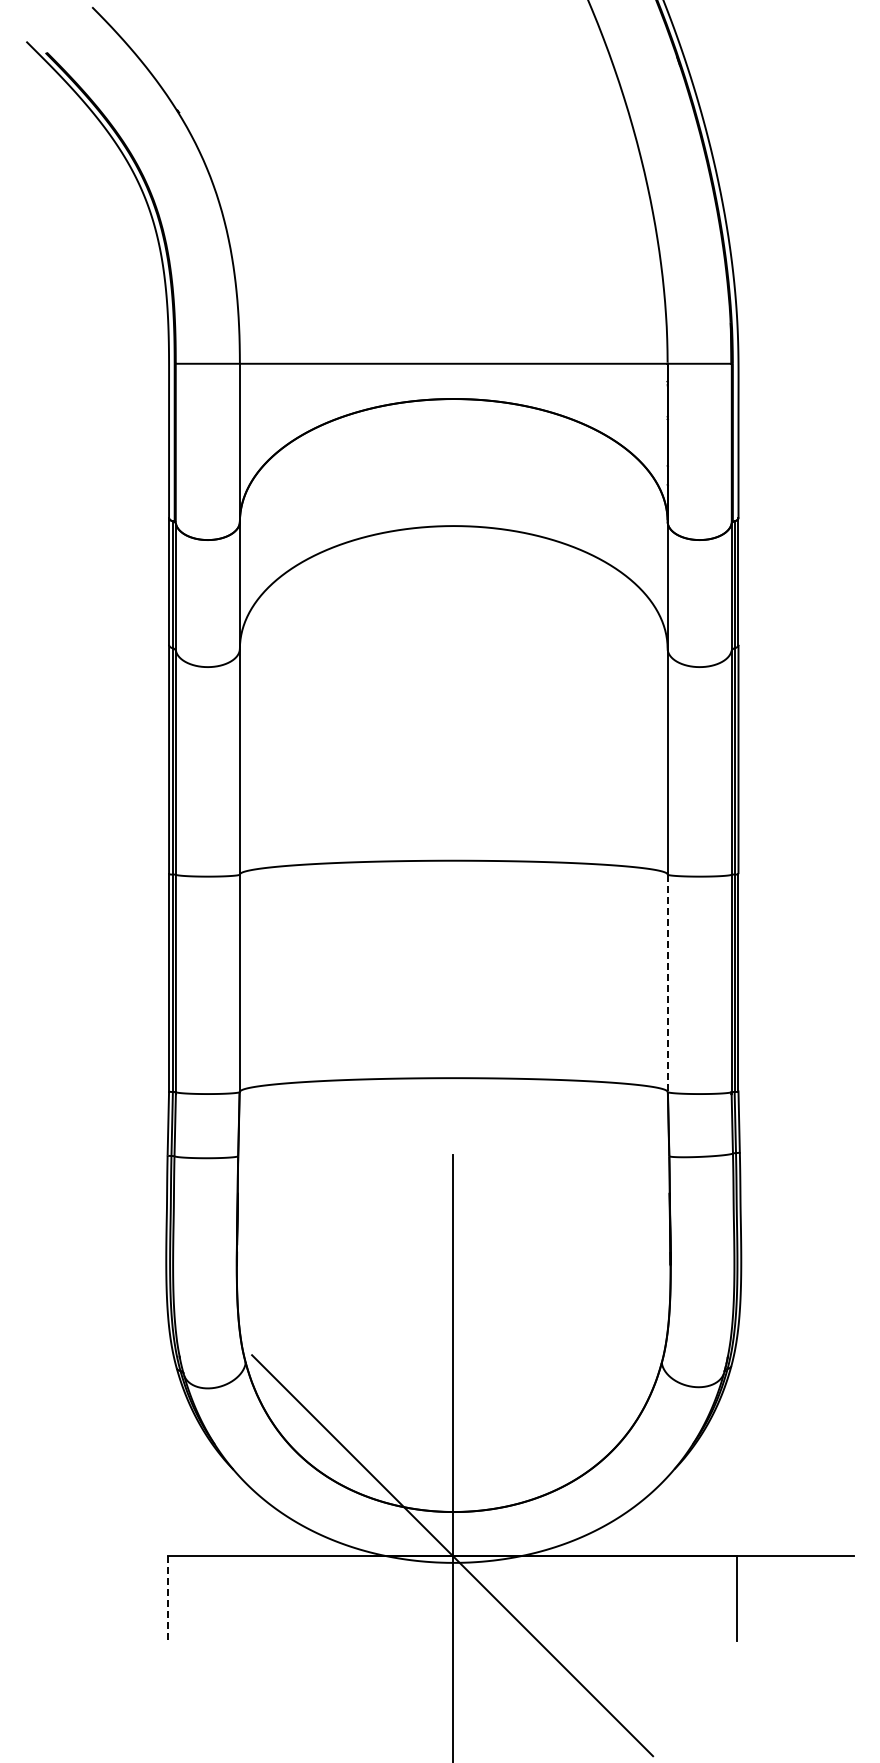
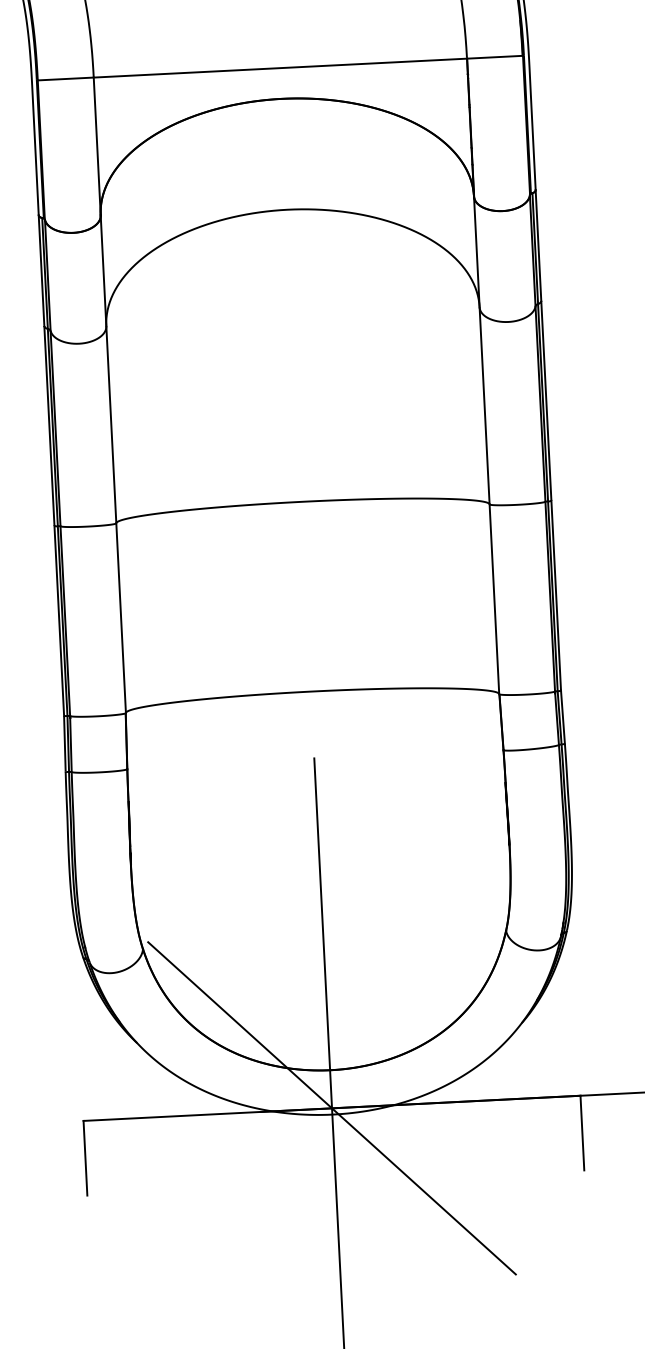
line: (667, 983) -> (494, 599), dashed -> solid
line: (167, 1598) -> (85, 1158), dashed -> solid

